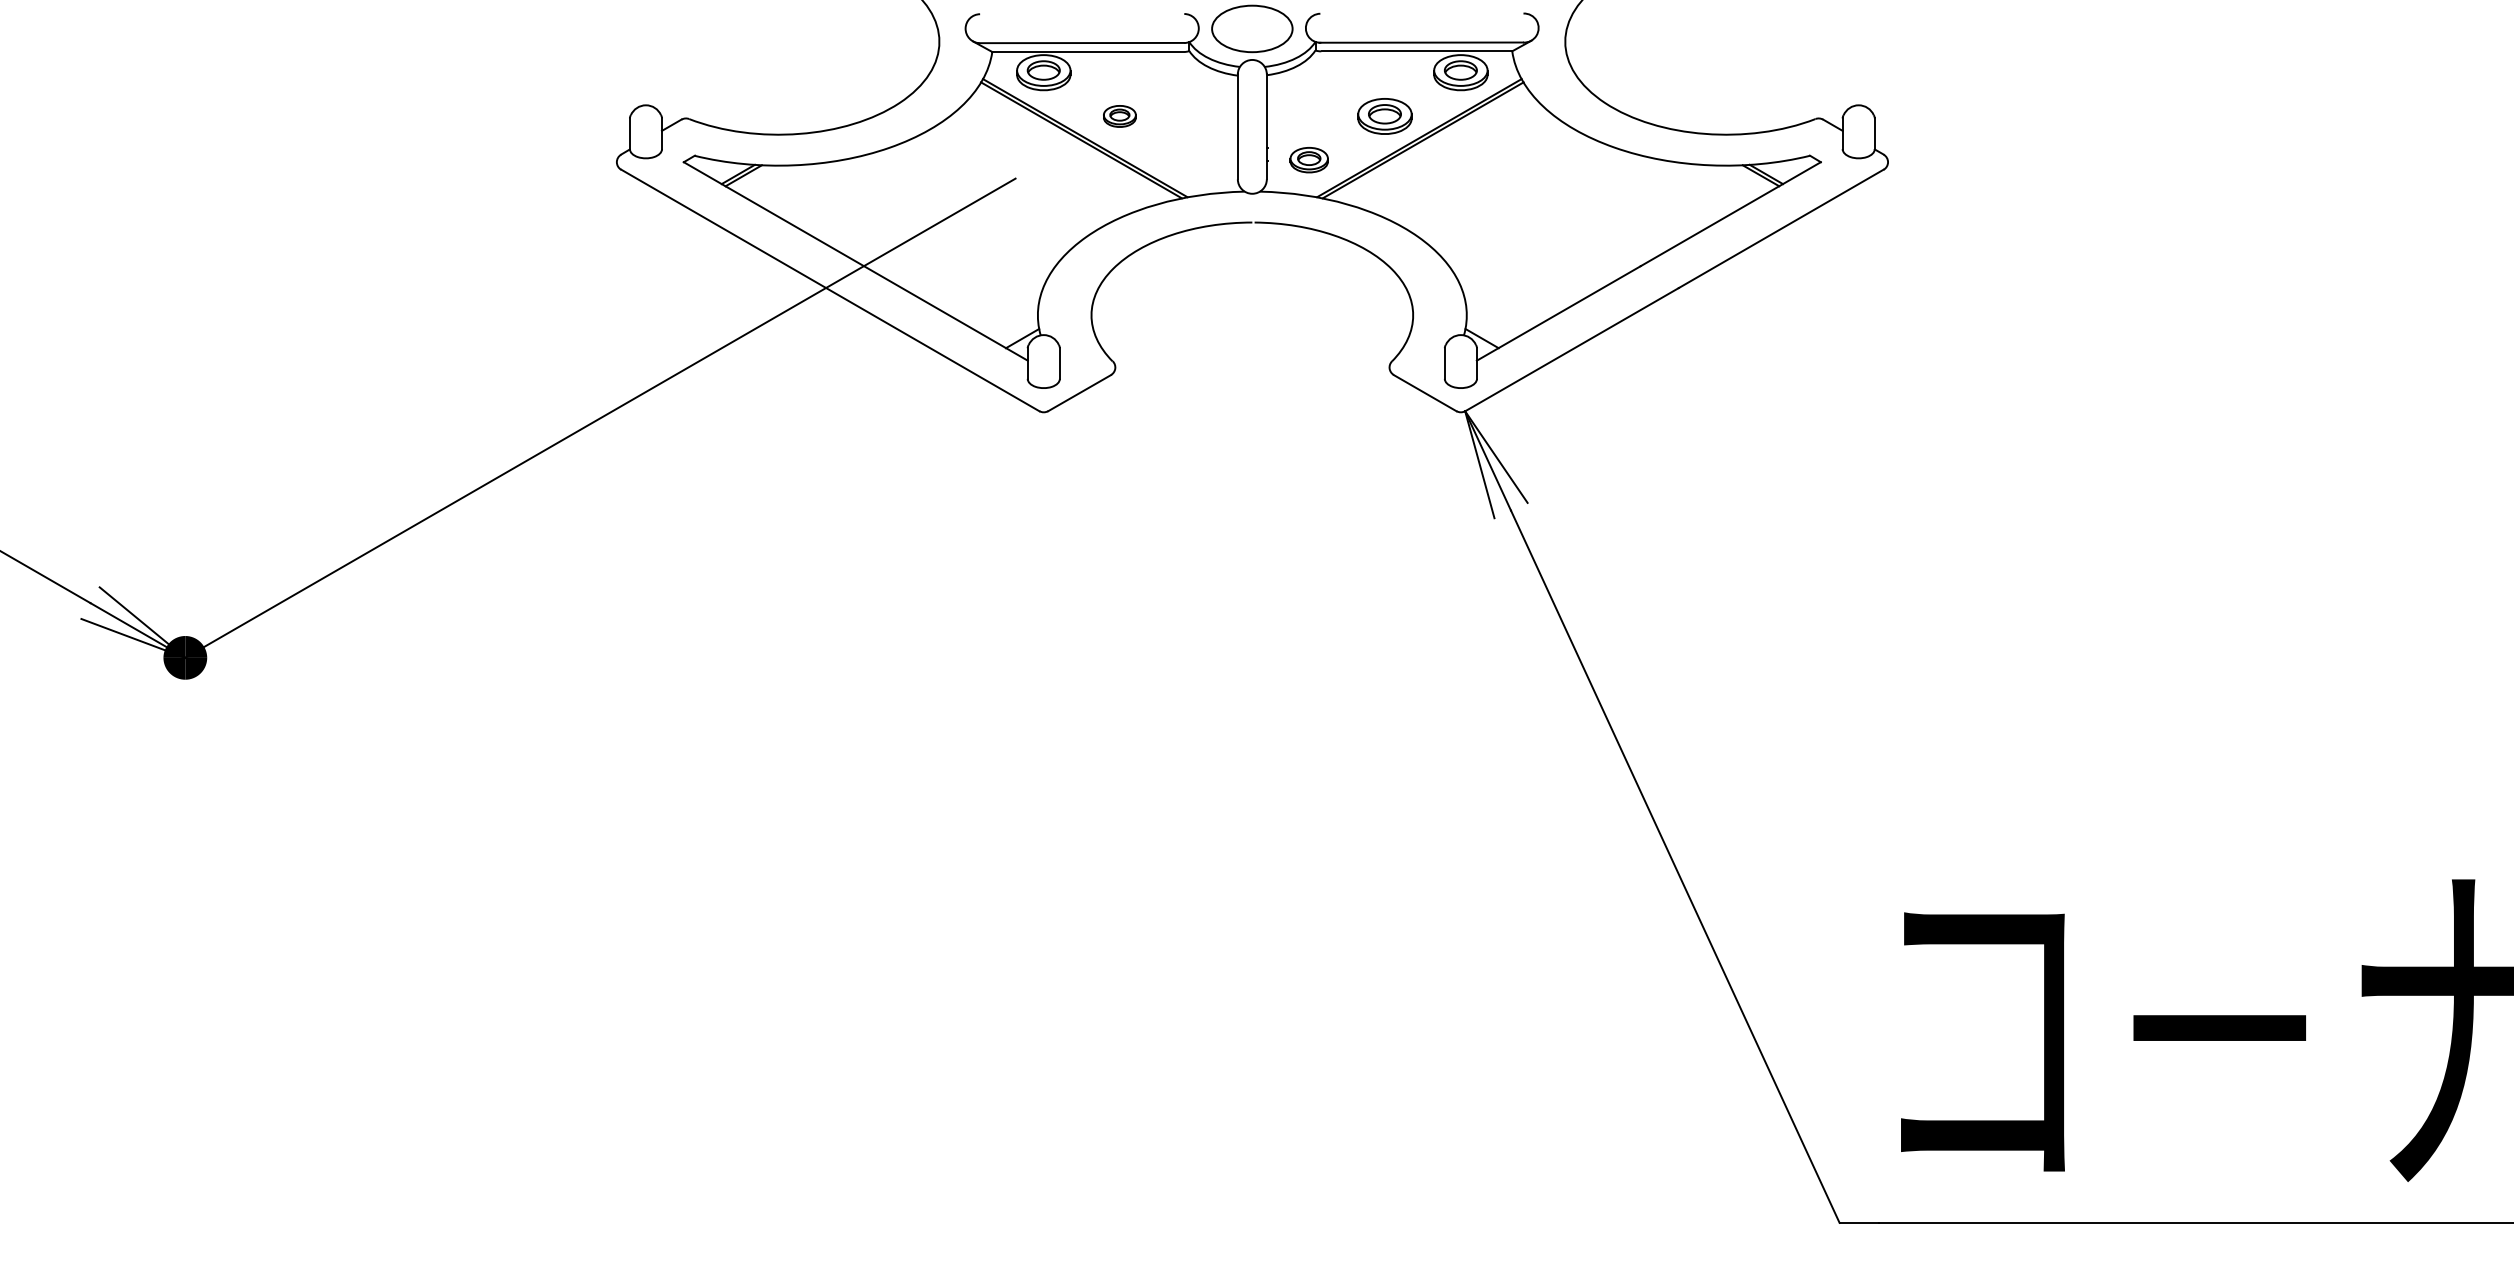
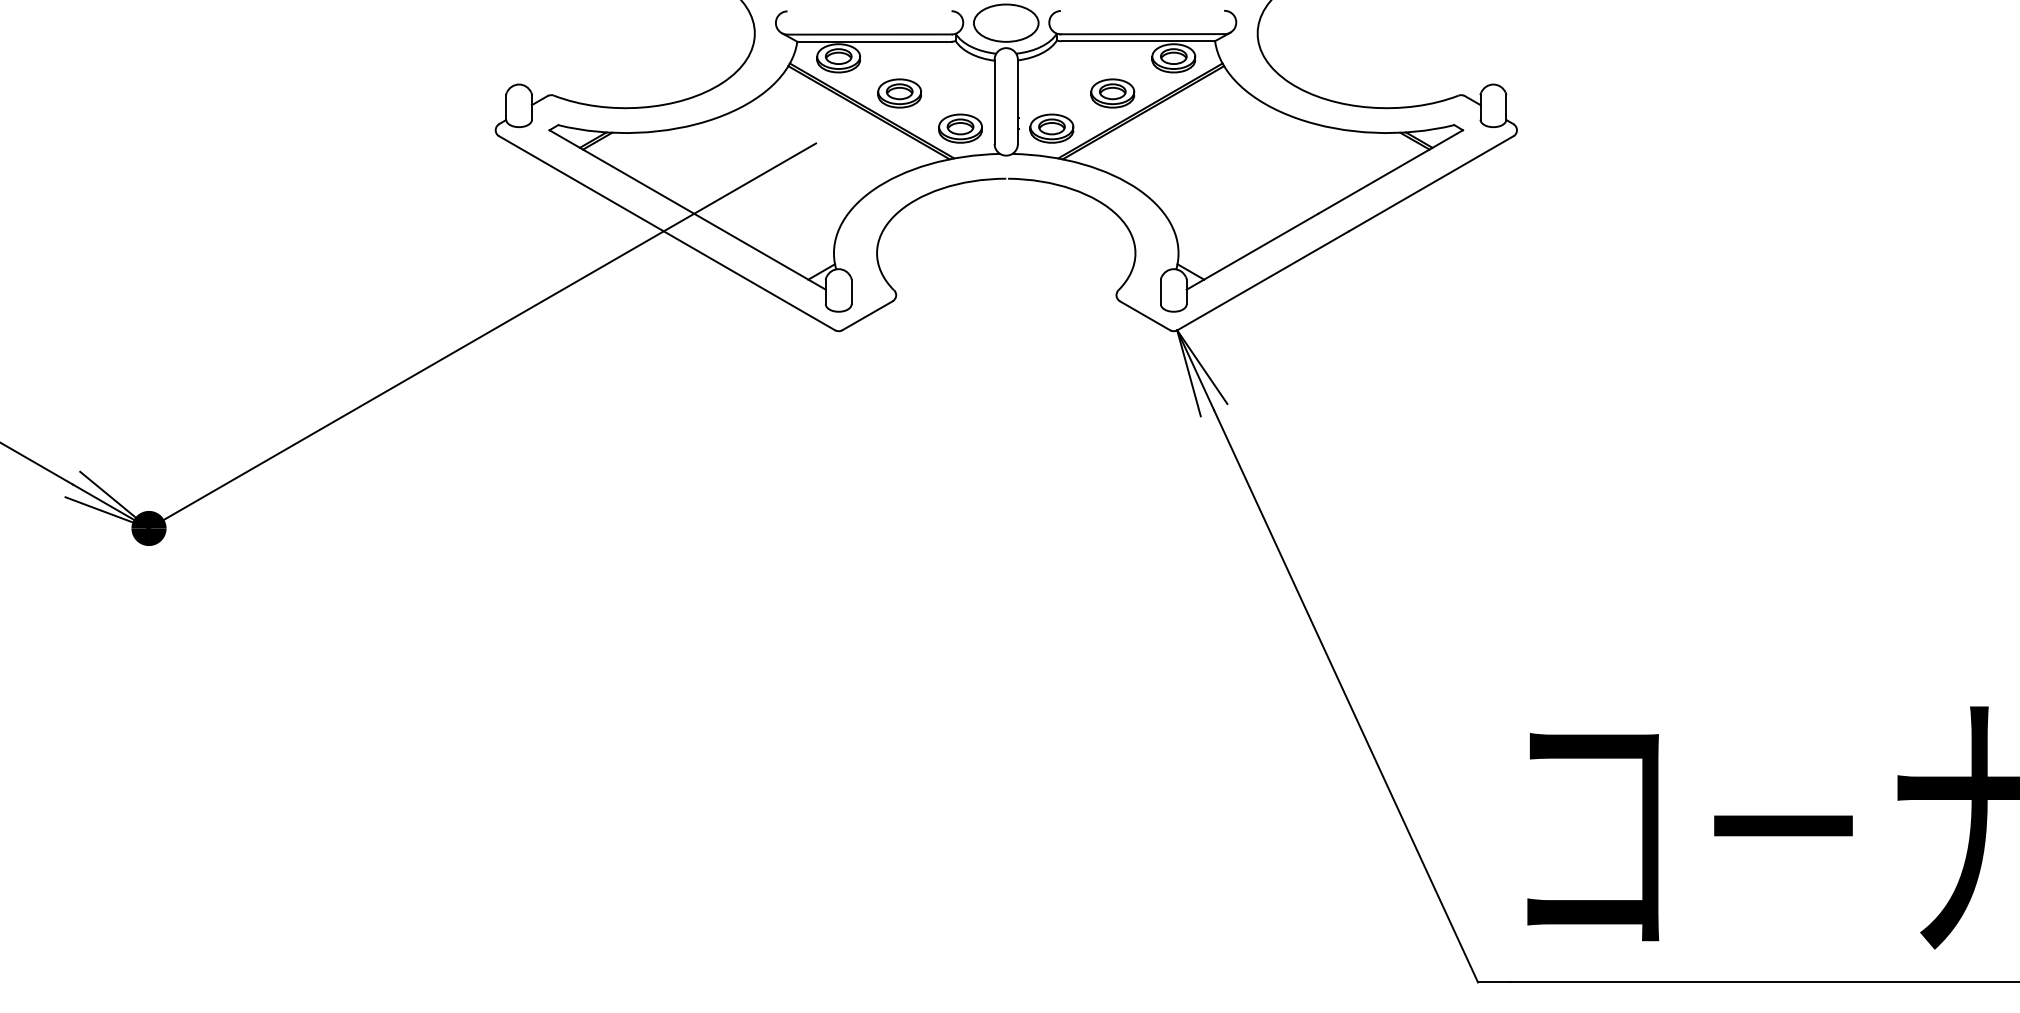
part: (1119, 116) -> (899, 93), size x1.67
part: (1195, 160) -> (960, 128), added
part: (1308, 160) -> (1051, 128), size x1.43

